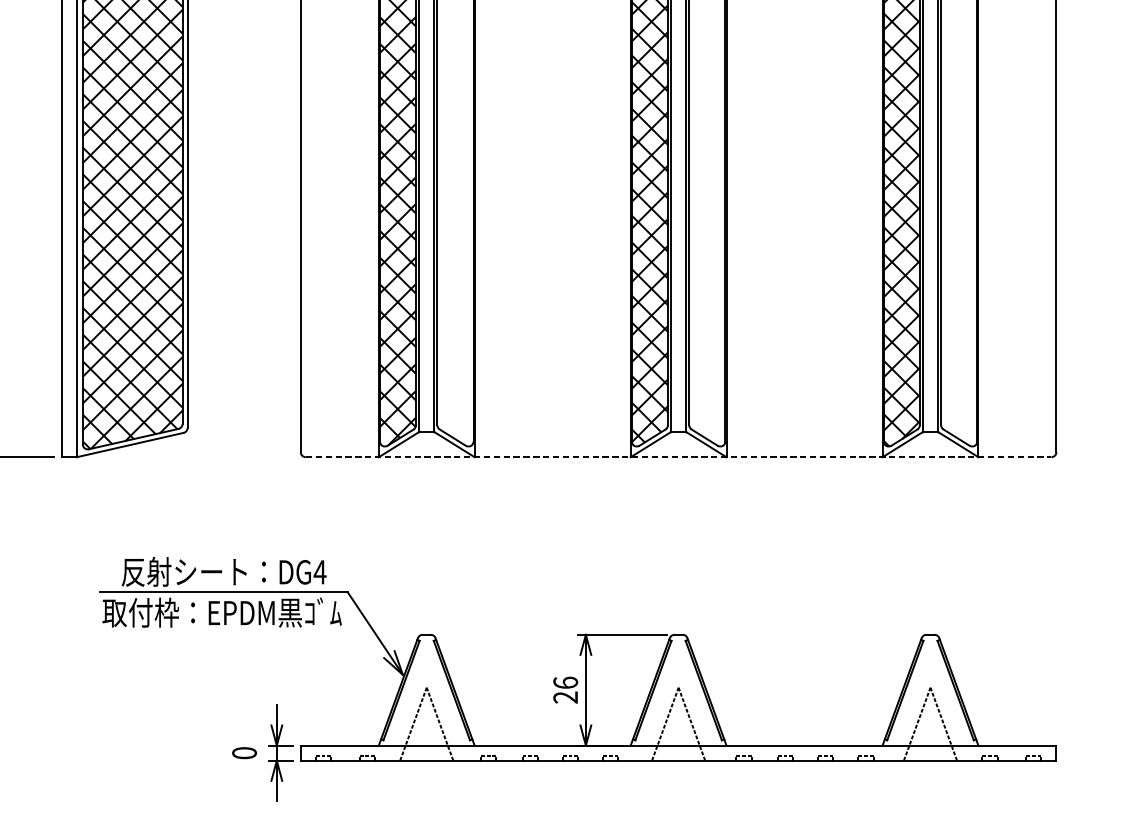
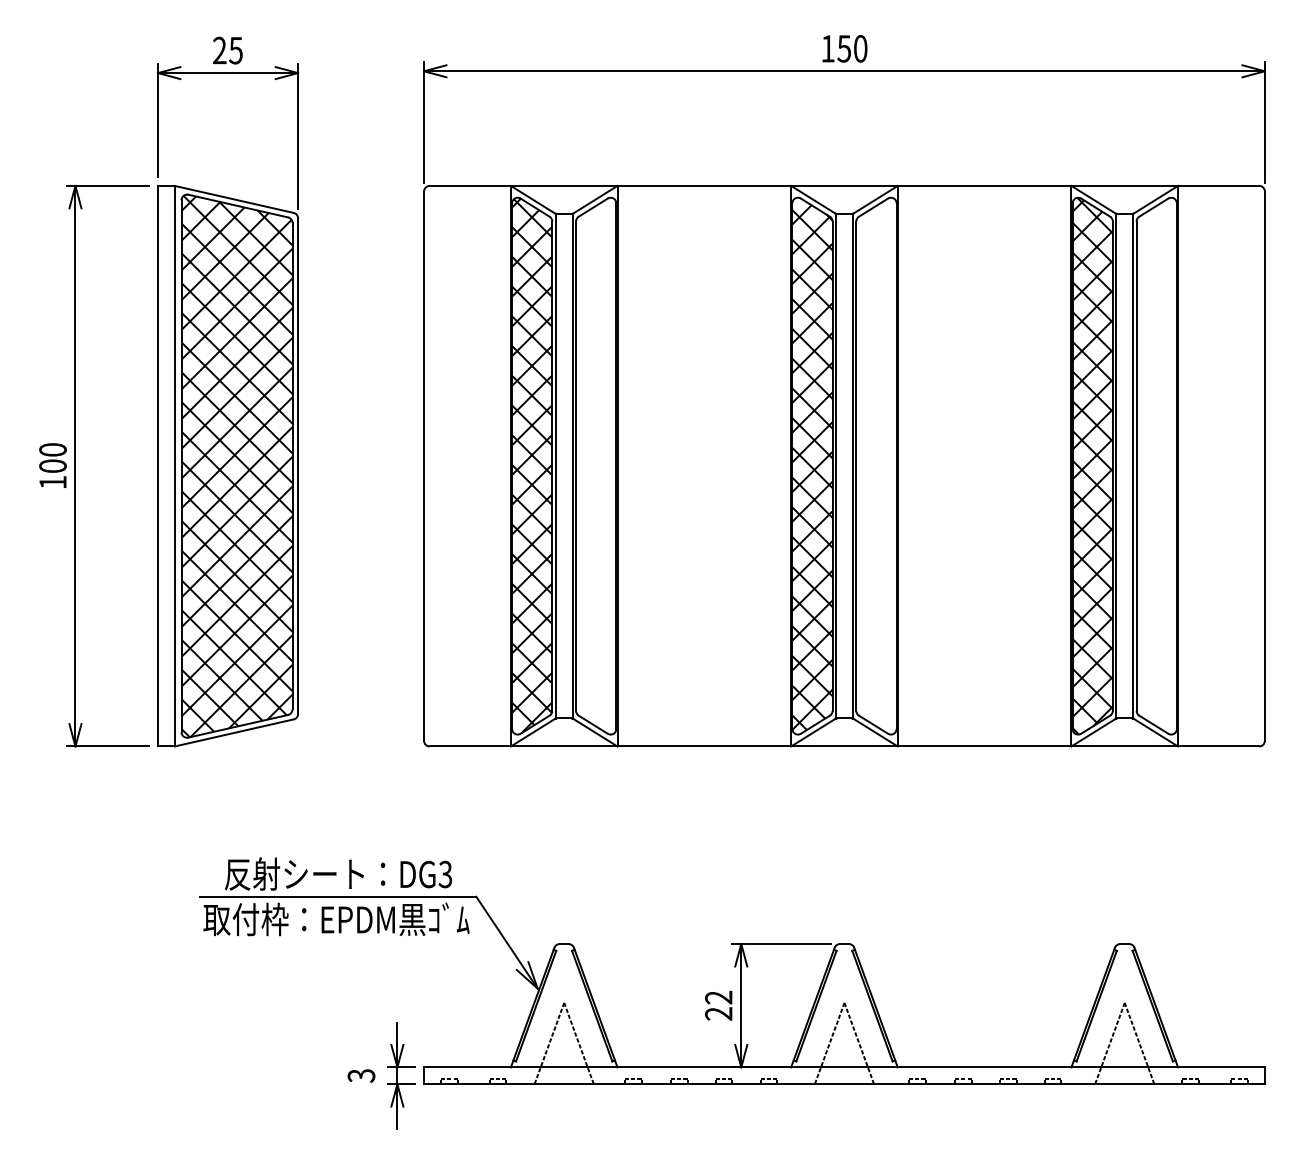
line: (678, 457) -> (844, 746), dashed -> solid
text: (320, 572) -> (445, 874), DG4 -> DG3
text: (565, 682) -> (718, 997), 26 -> 22
text: (244, 752) -> (361, 1075), 0 -> 3

